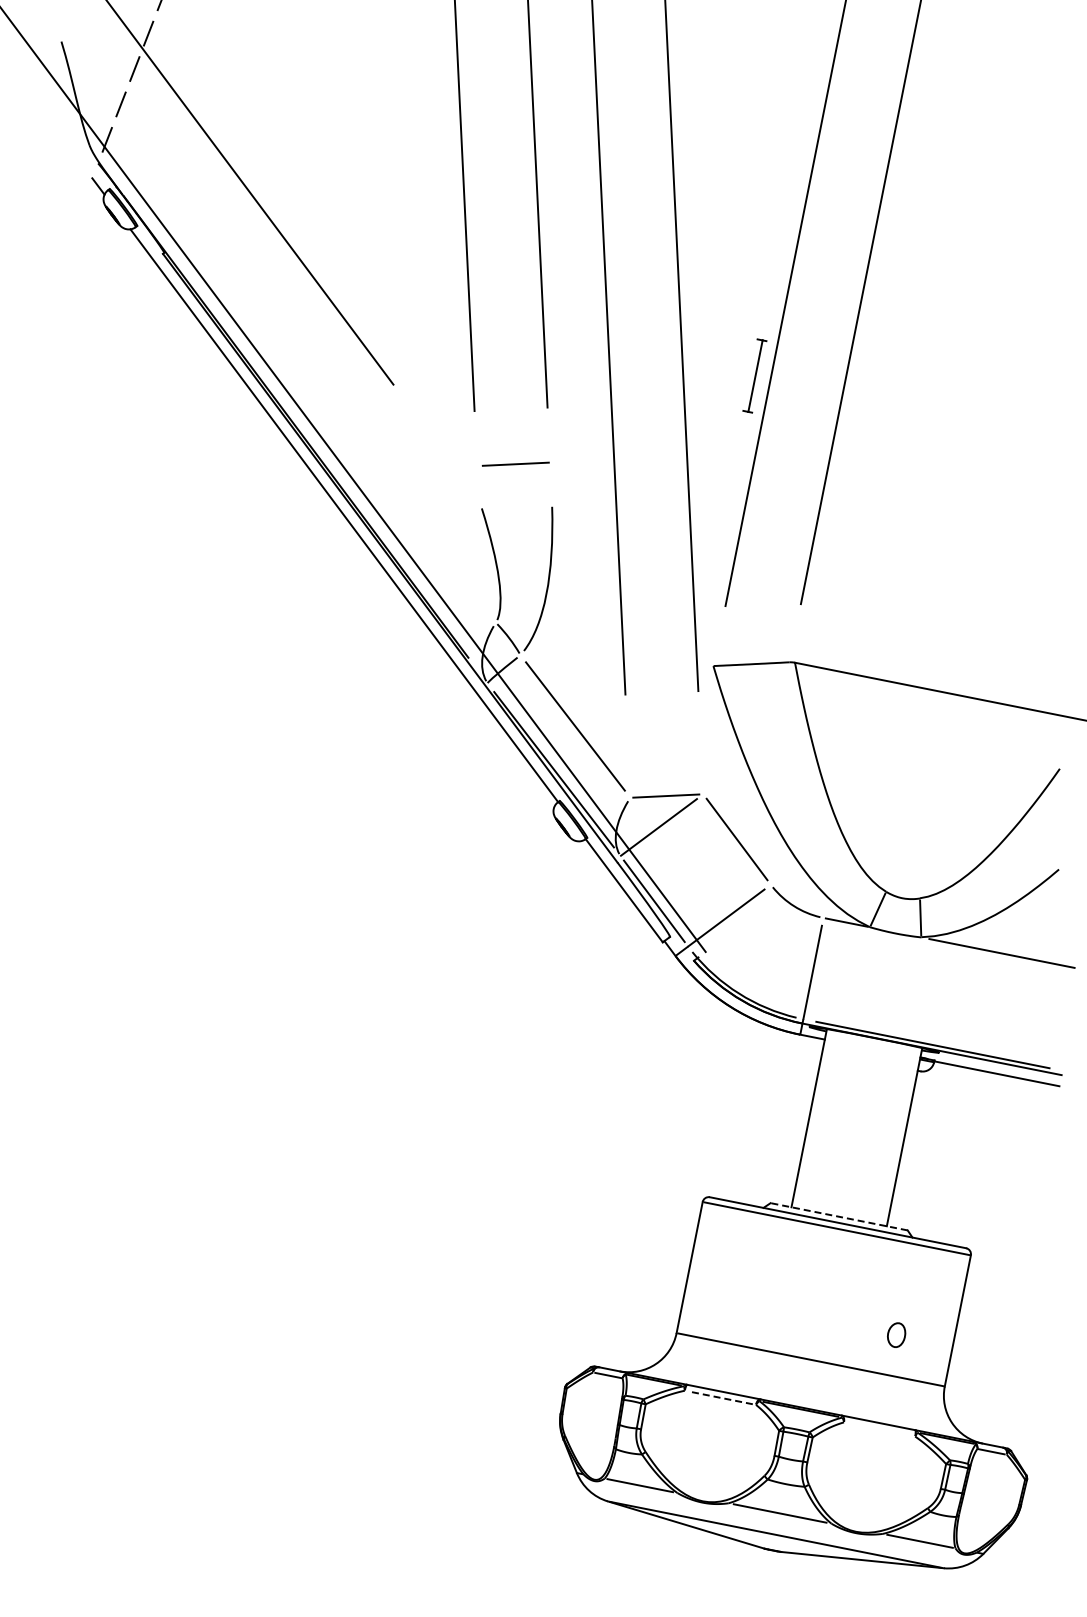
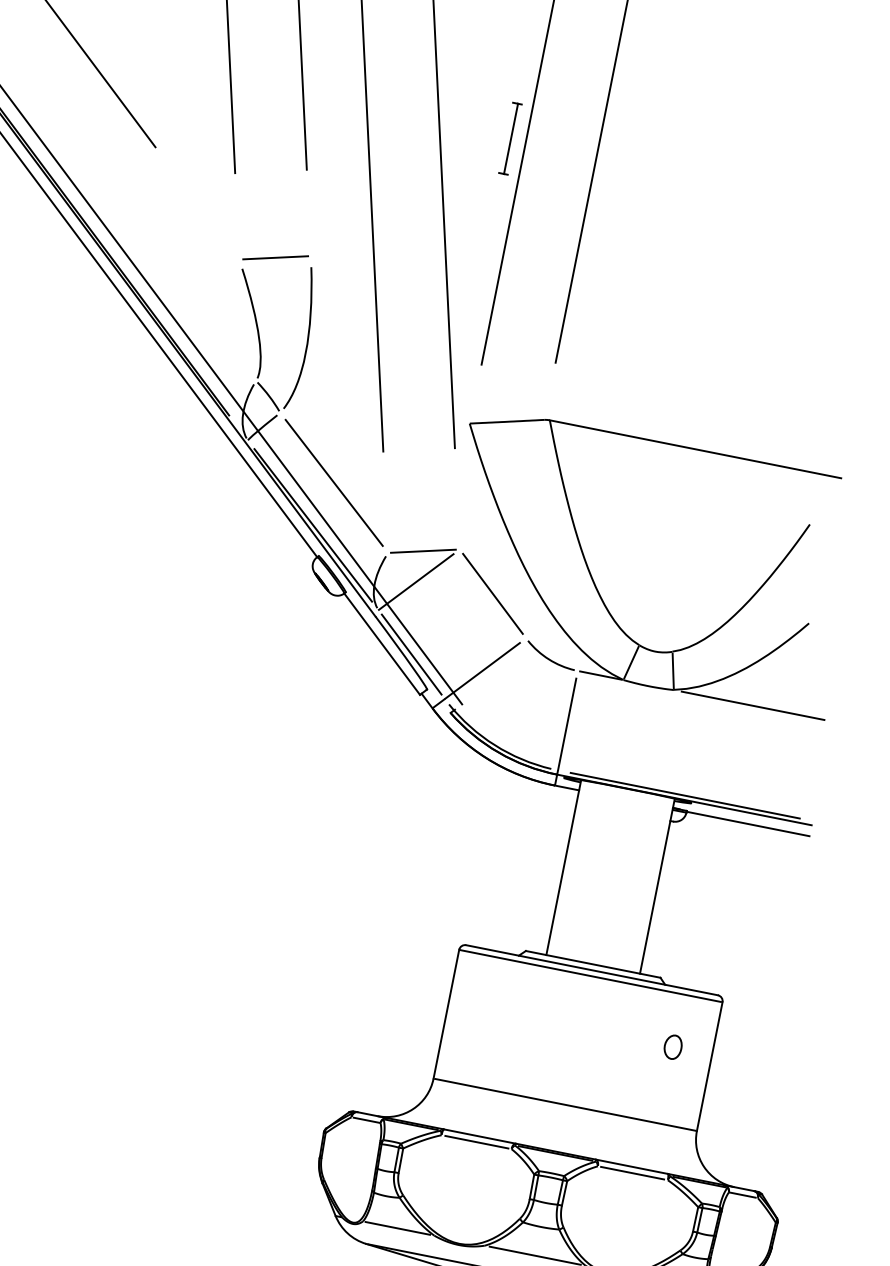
line: (515, 463) -> (275, 257), moved
line: (839, 1216) -> (593, 964), dashed -> solid
part: (896, 1334) -> (673, 1046), moved
line: (720, 1397) -> (476, 1141), dashed -> solid
line: (879, 1429) -> (632, 1173), added

